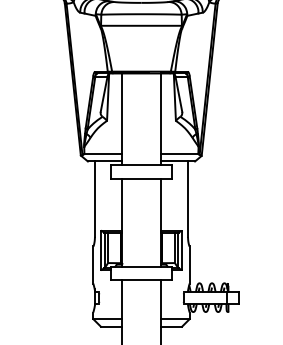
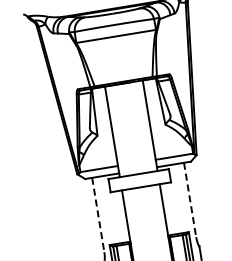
line: (94, 199) -> (97, 215), solid -> dashed
line: (188, 199) -> (190, 200), solid -> dashed

